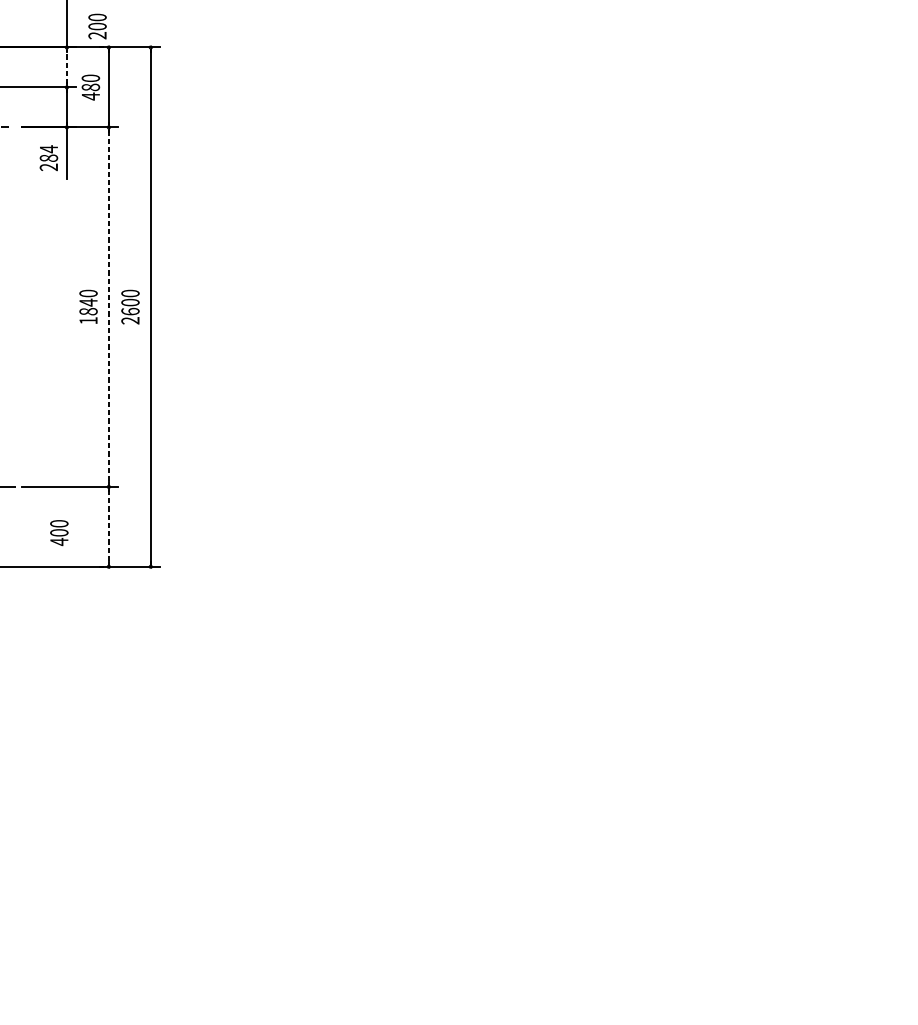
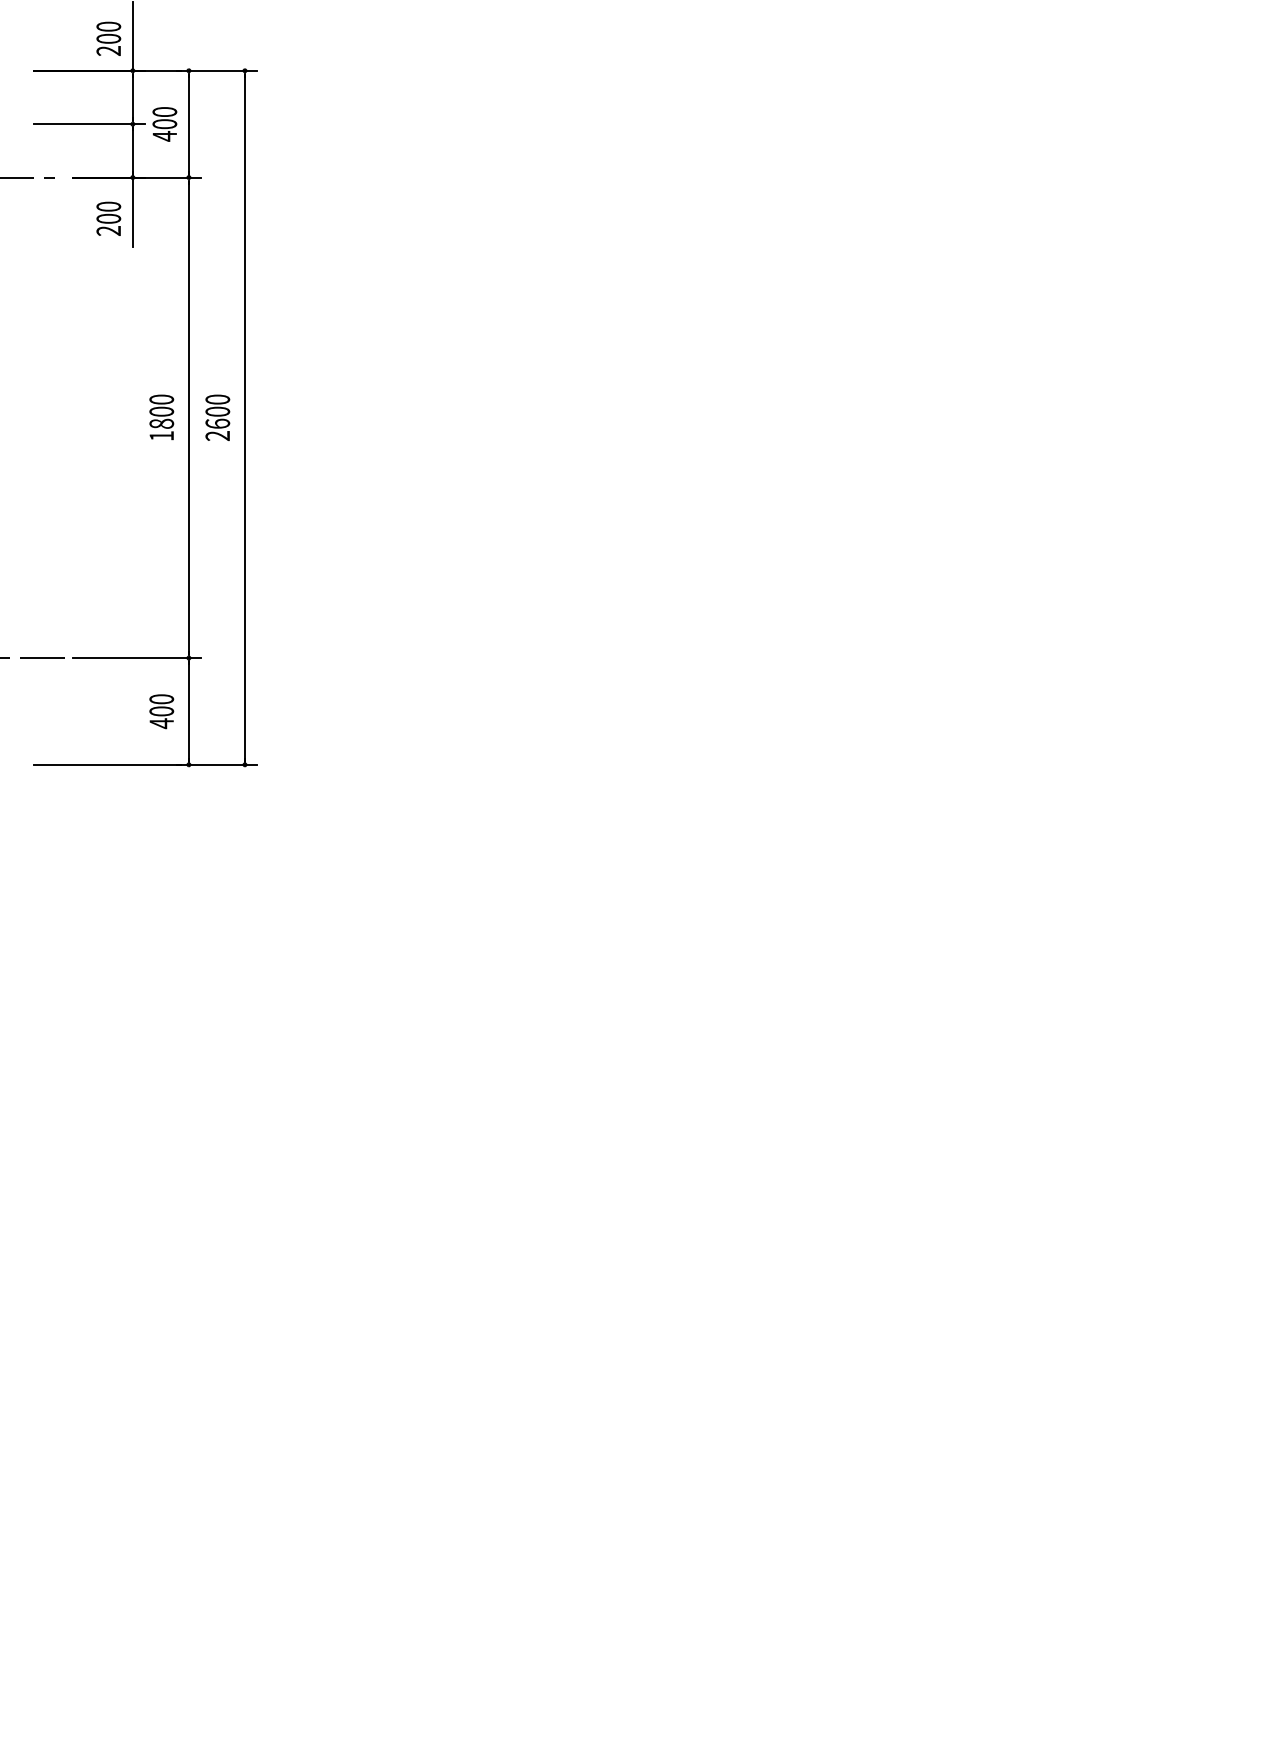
text: (97, 26) -> (108, 38), moved
line: (66, 67) -> (132, 97), dashed -> solid
text: (90, 87) -> (164, 124), 480 -> 400
text: (48, 153) -> (108, 212), 284 -> 200
text: (88, 302) -> (161, 411), 1840 -> 1800
line: (108, 307) -> (188, 418), dashed -> solid
line: (108, 526) -> (188, 711), dashed -> solid
text: (59, 532) -> (161, 711), moved

